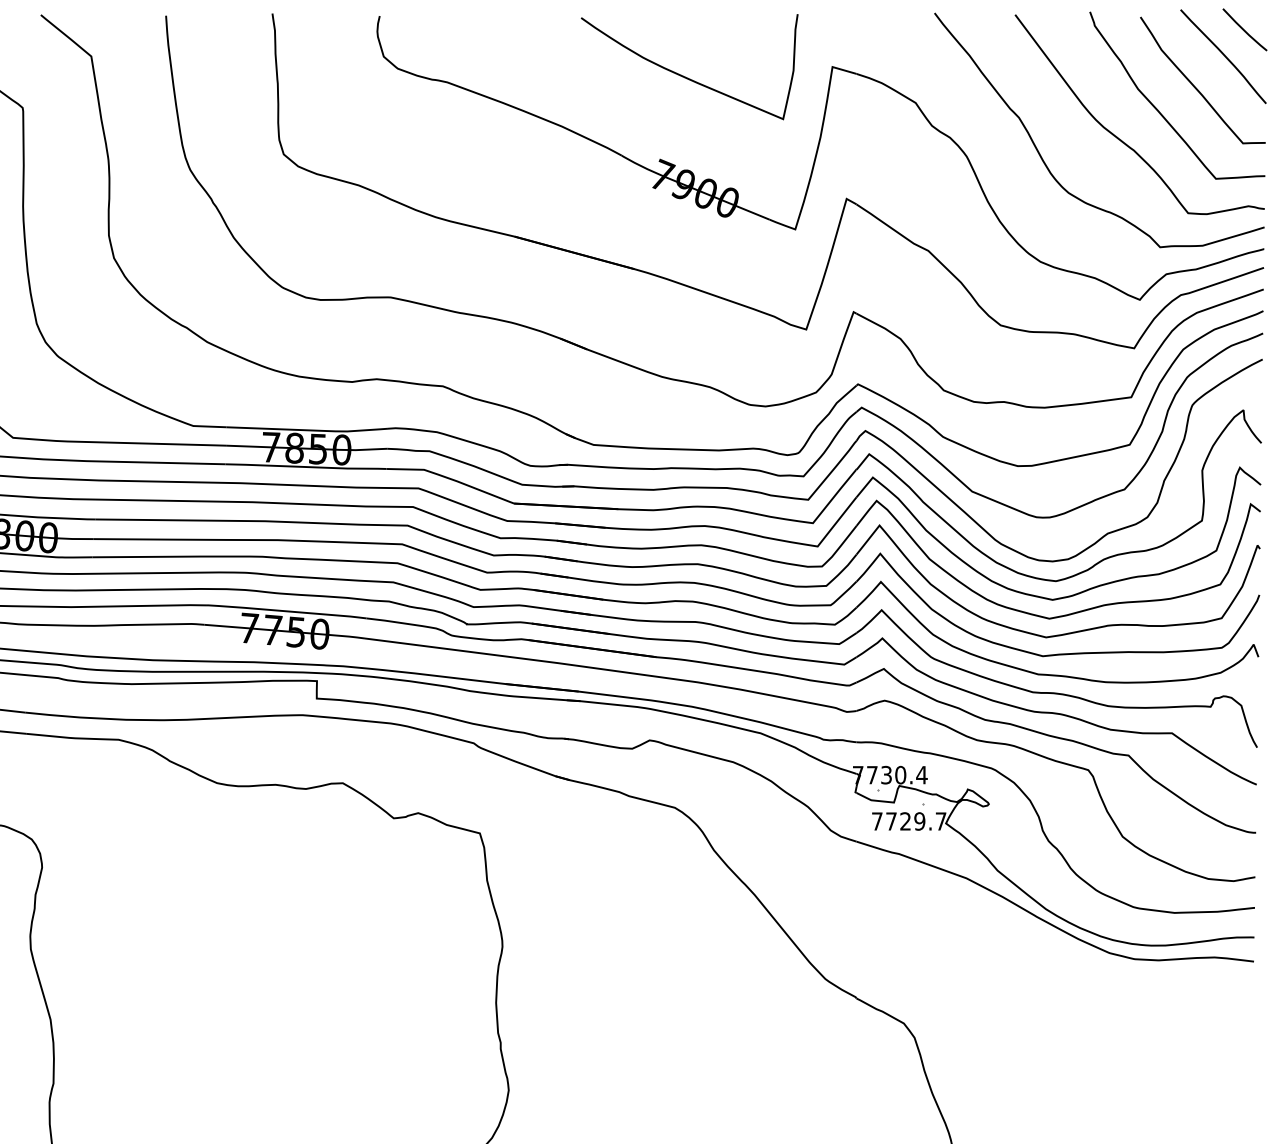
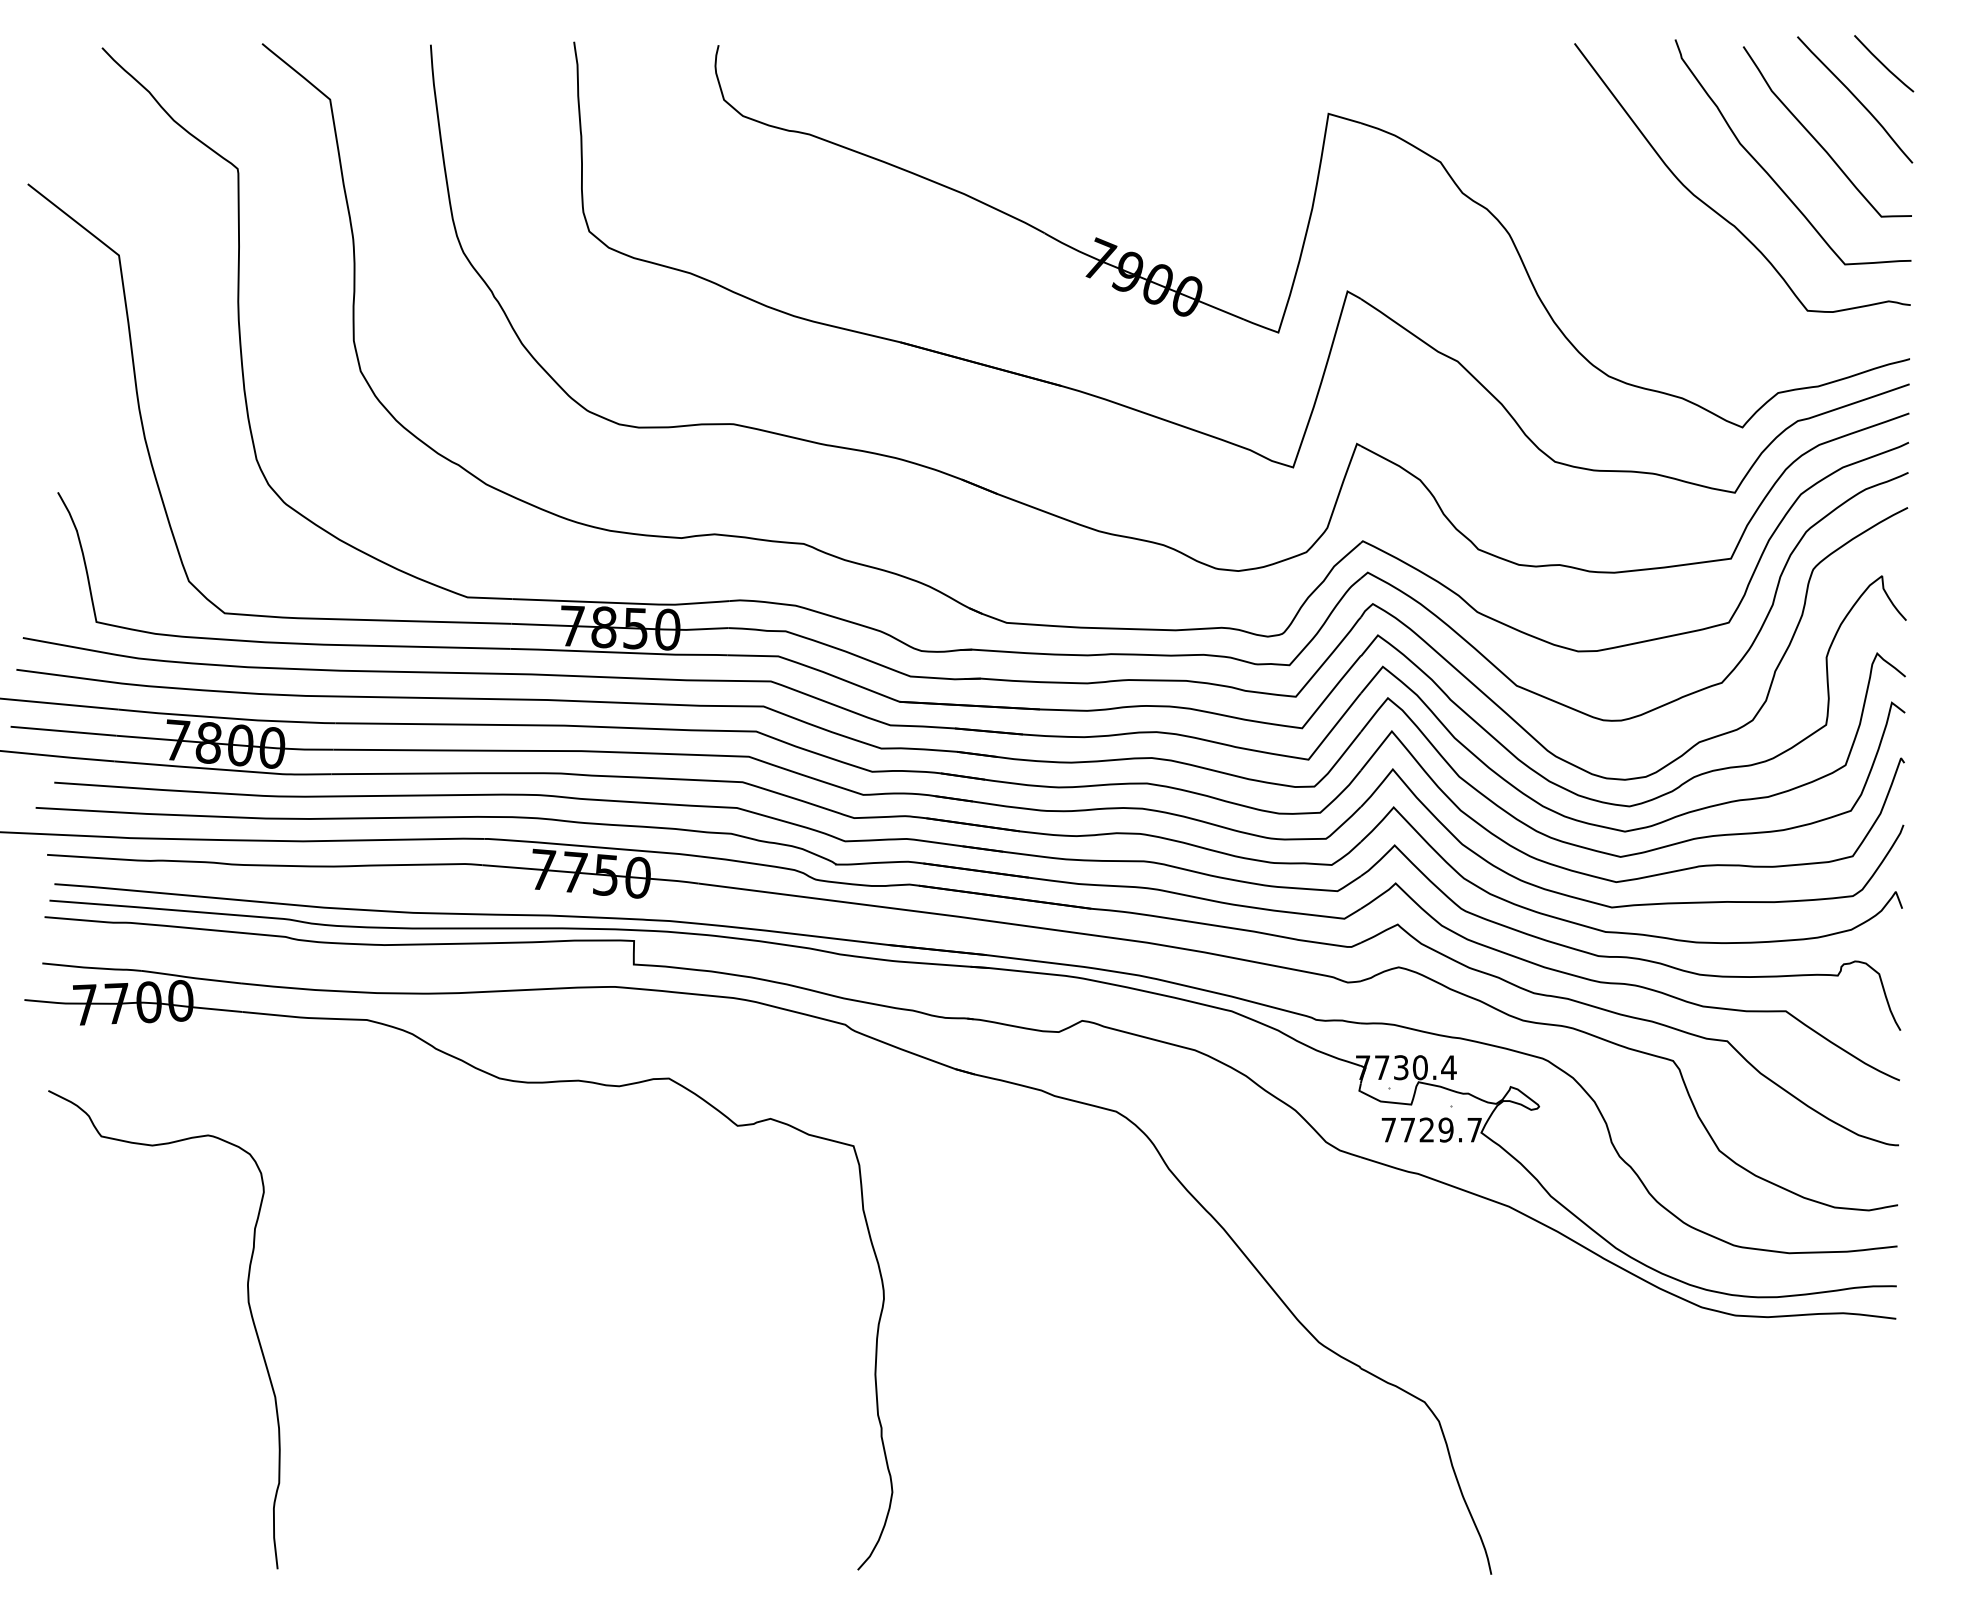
curve: (684, 76) -> (1129, 126), removed
curve: (1047, 165) -> (1617, 246), removed

